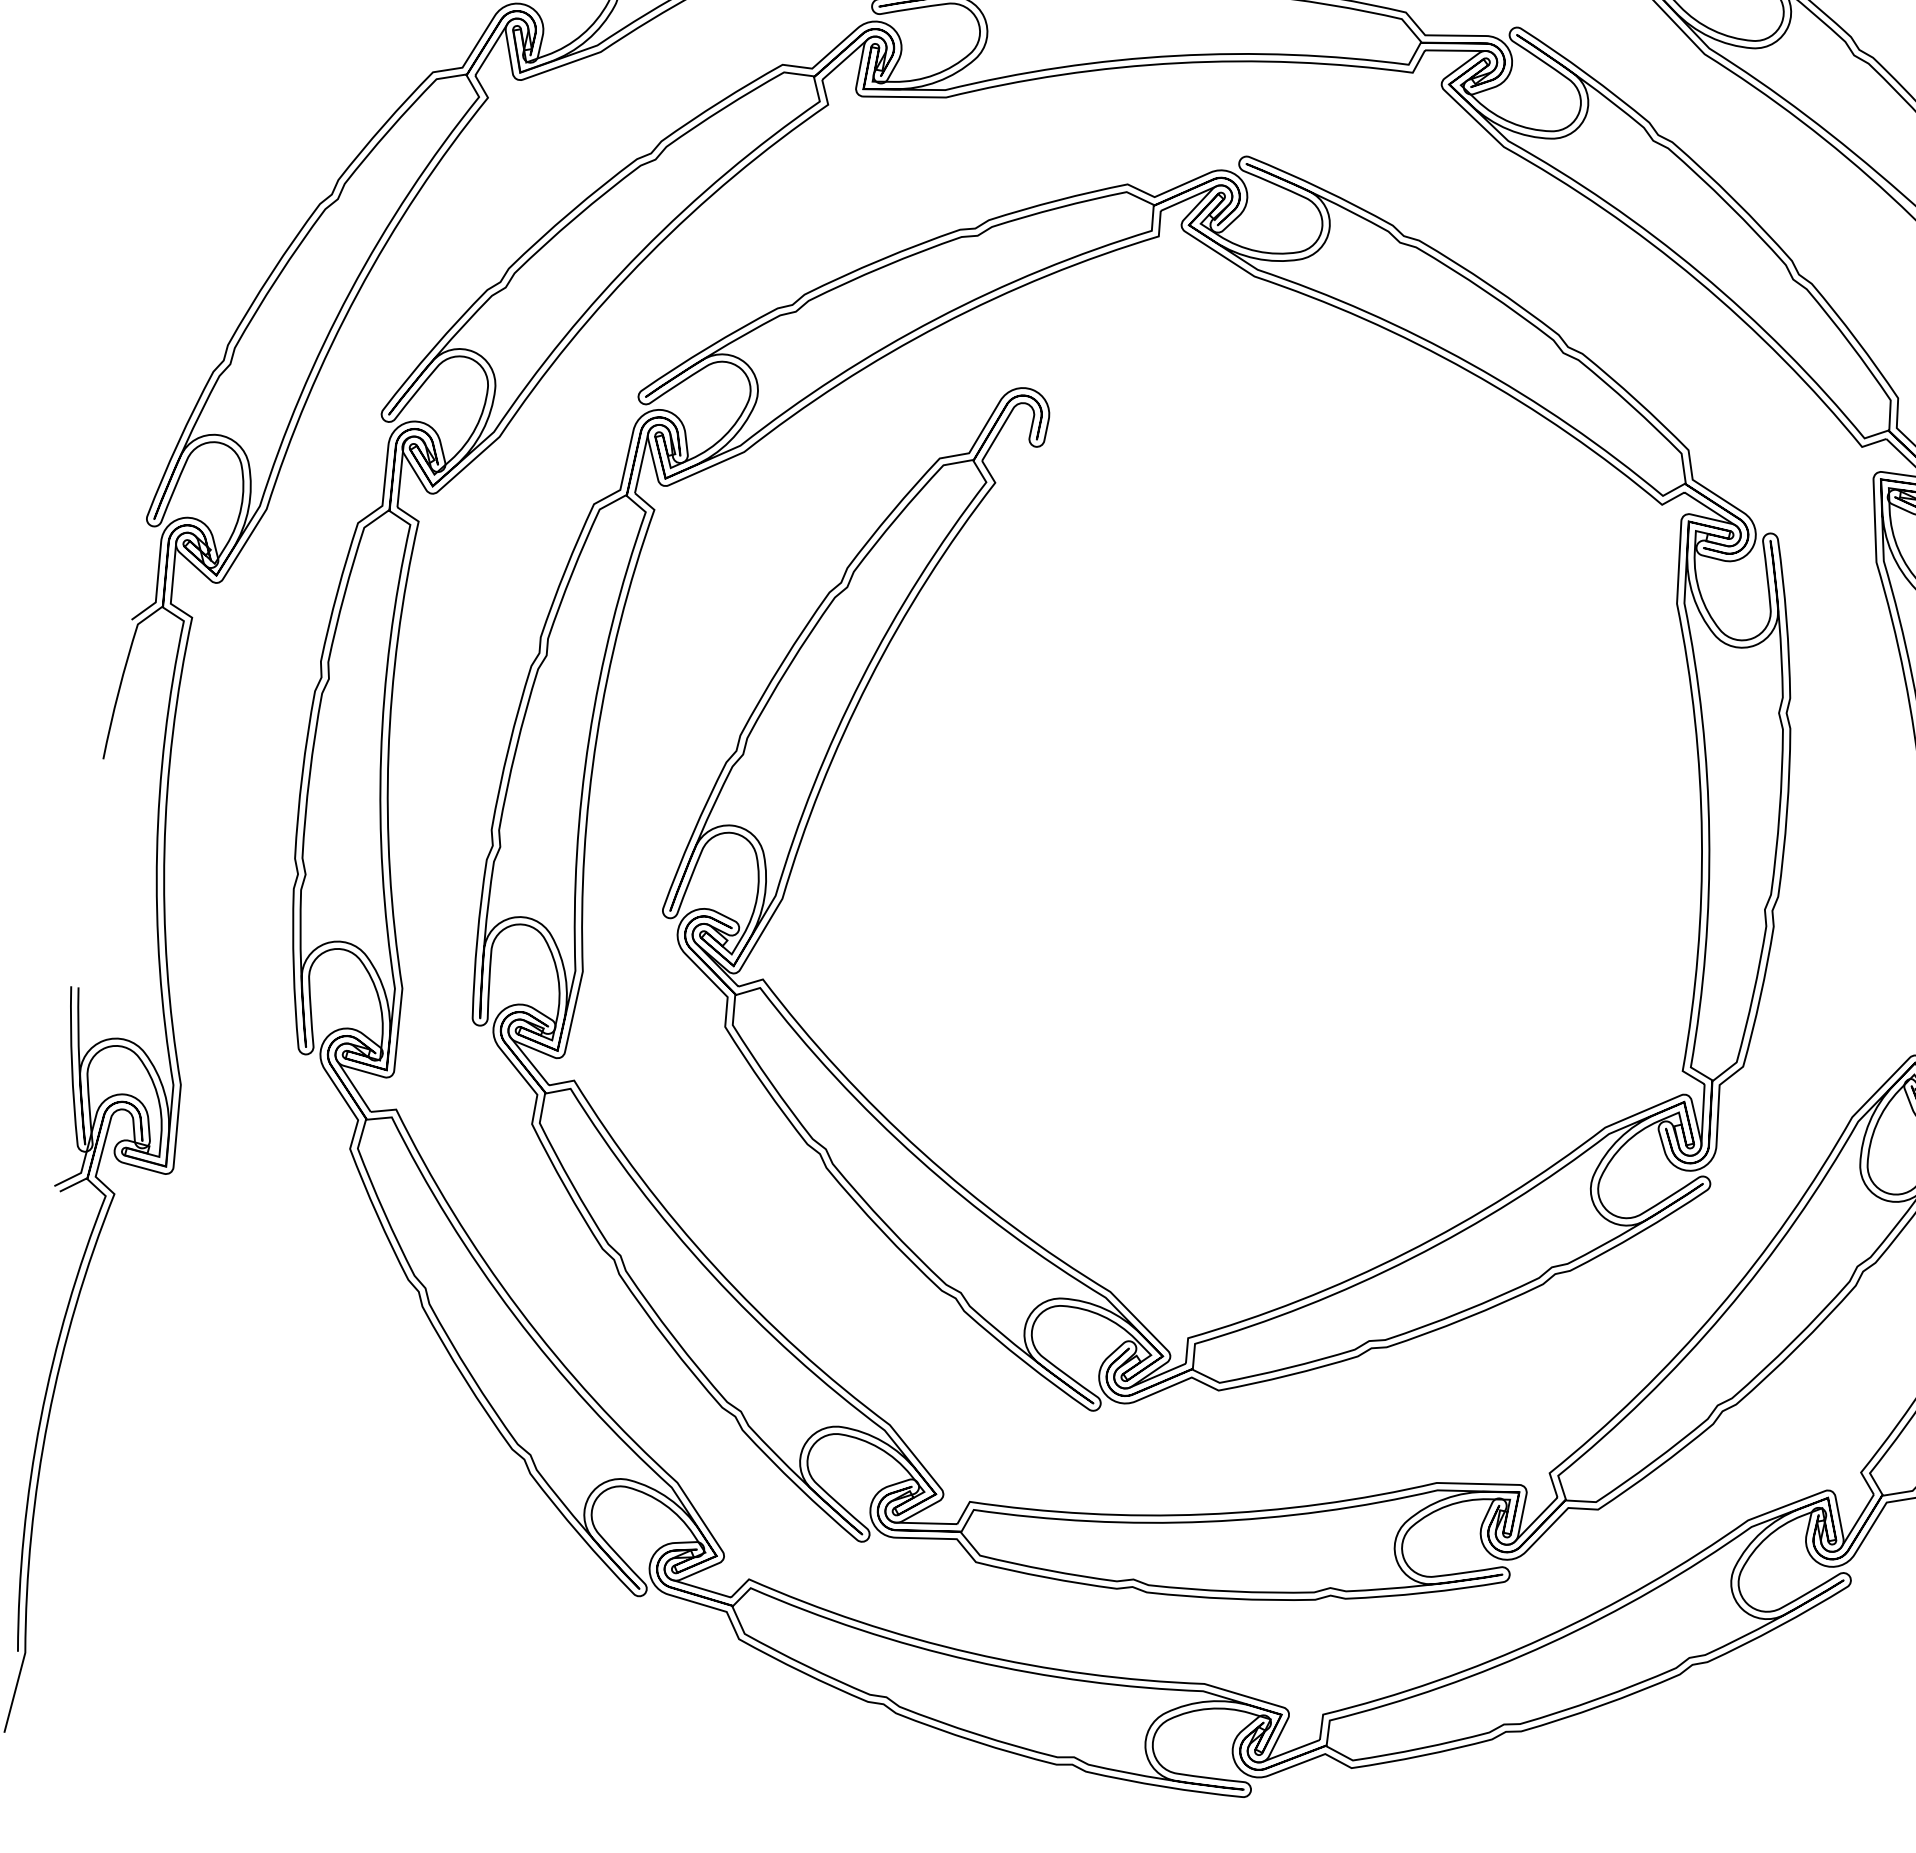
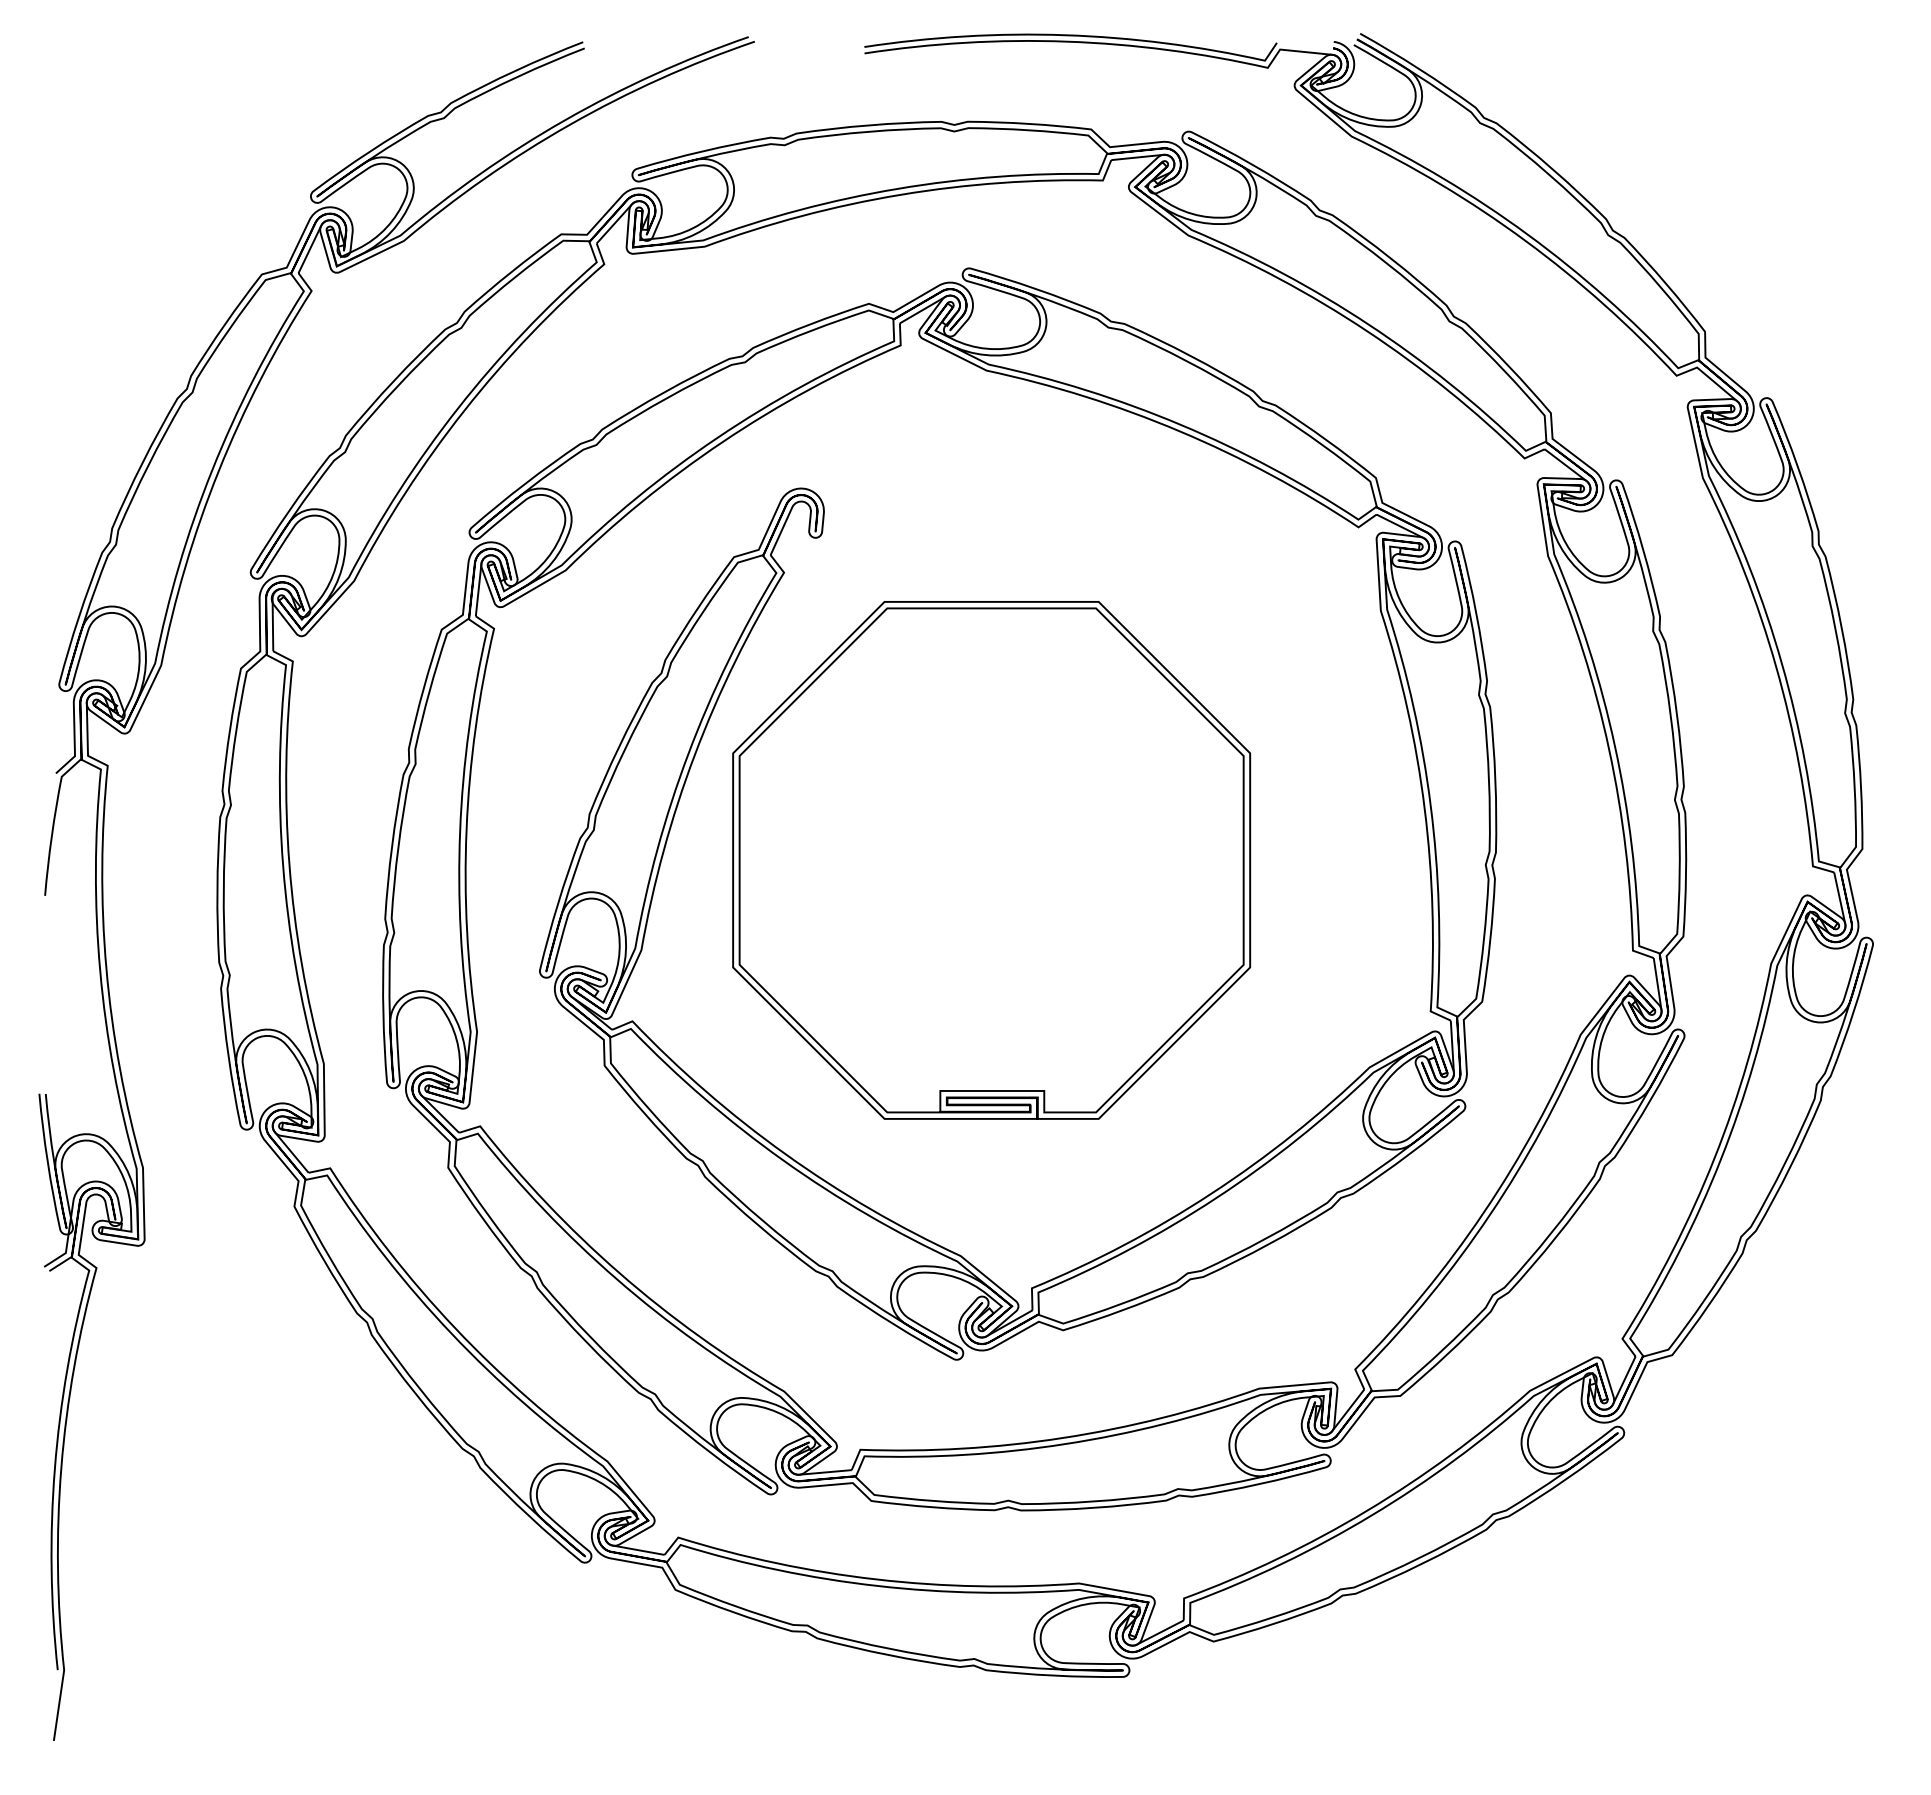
part: (1196, 840) -> (991, 860), added

